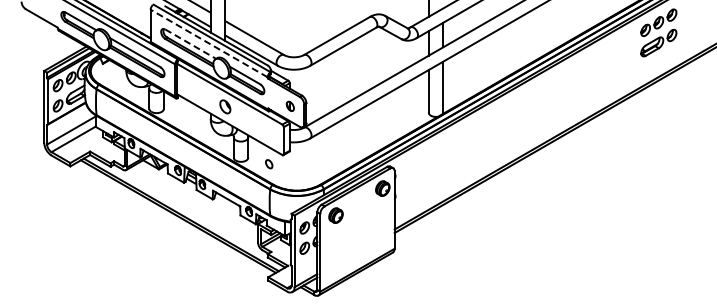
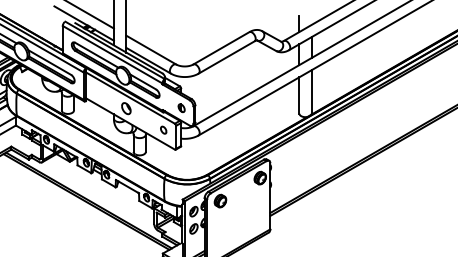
line: (209, 43) -> (112, 54), dashed -> solid
line: (191, 44) -> (97, 55), dashed -> solid
part: (269, 164) -> (163, 130), moved

